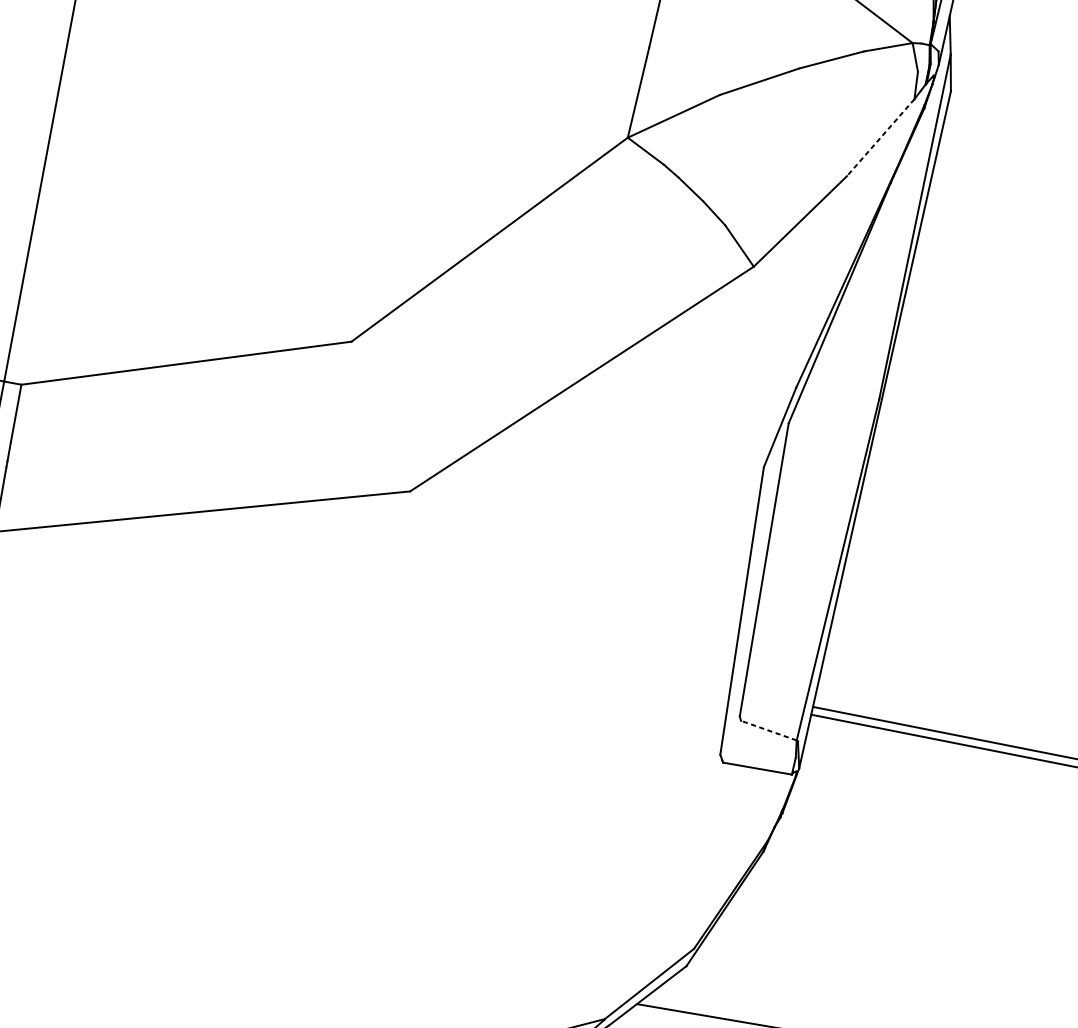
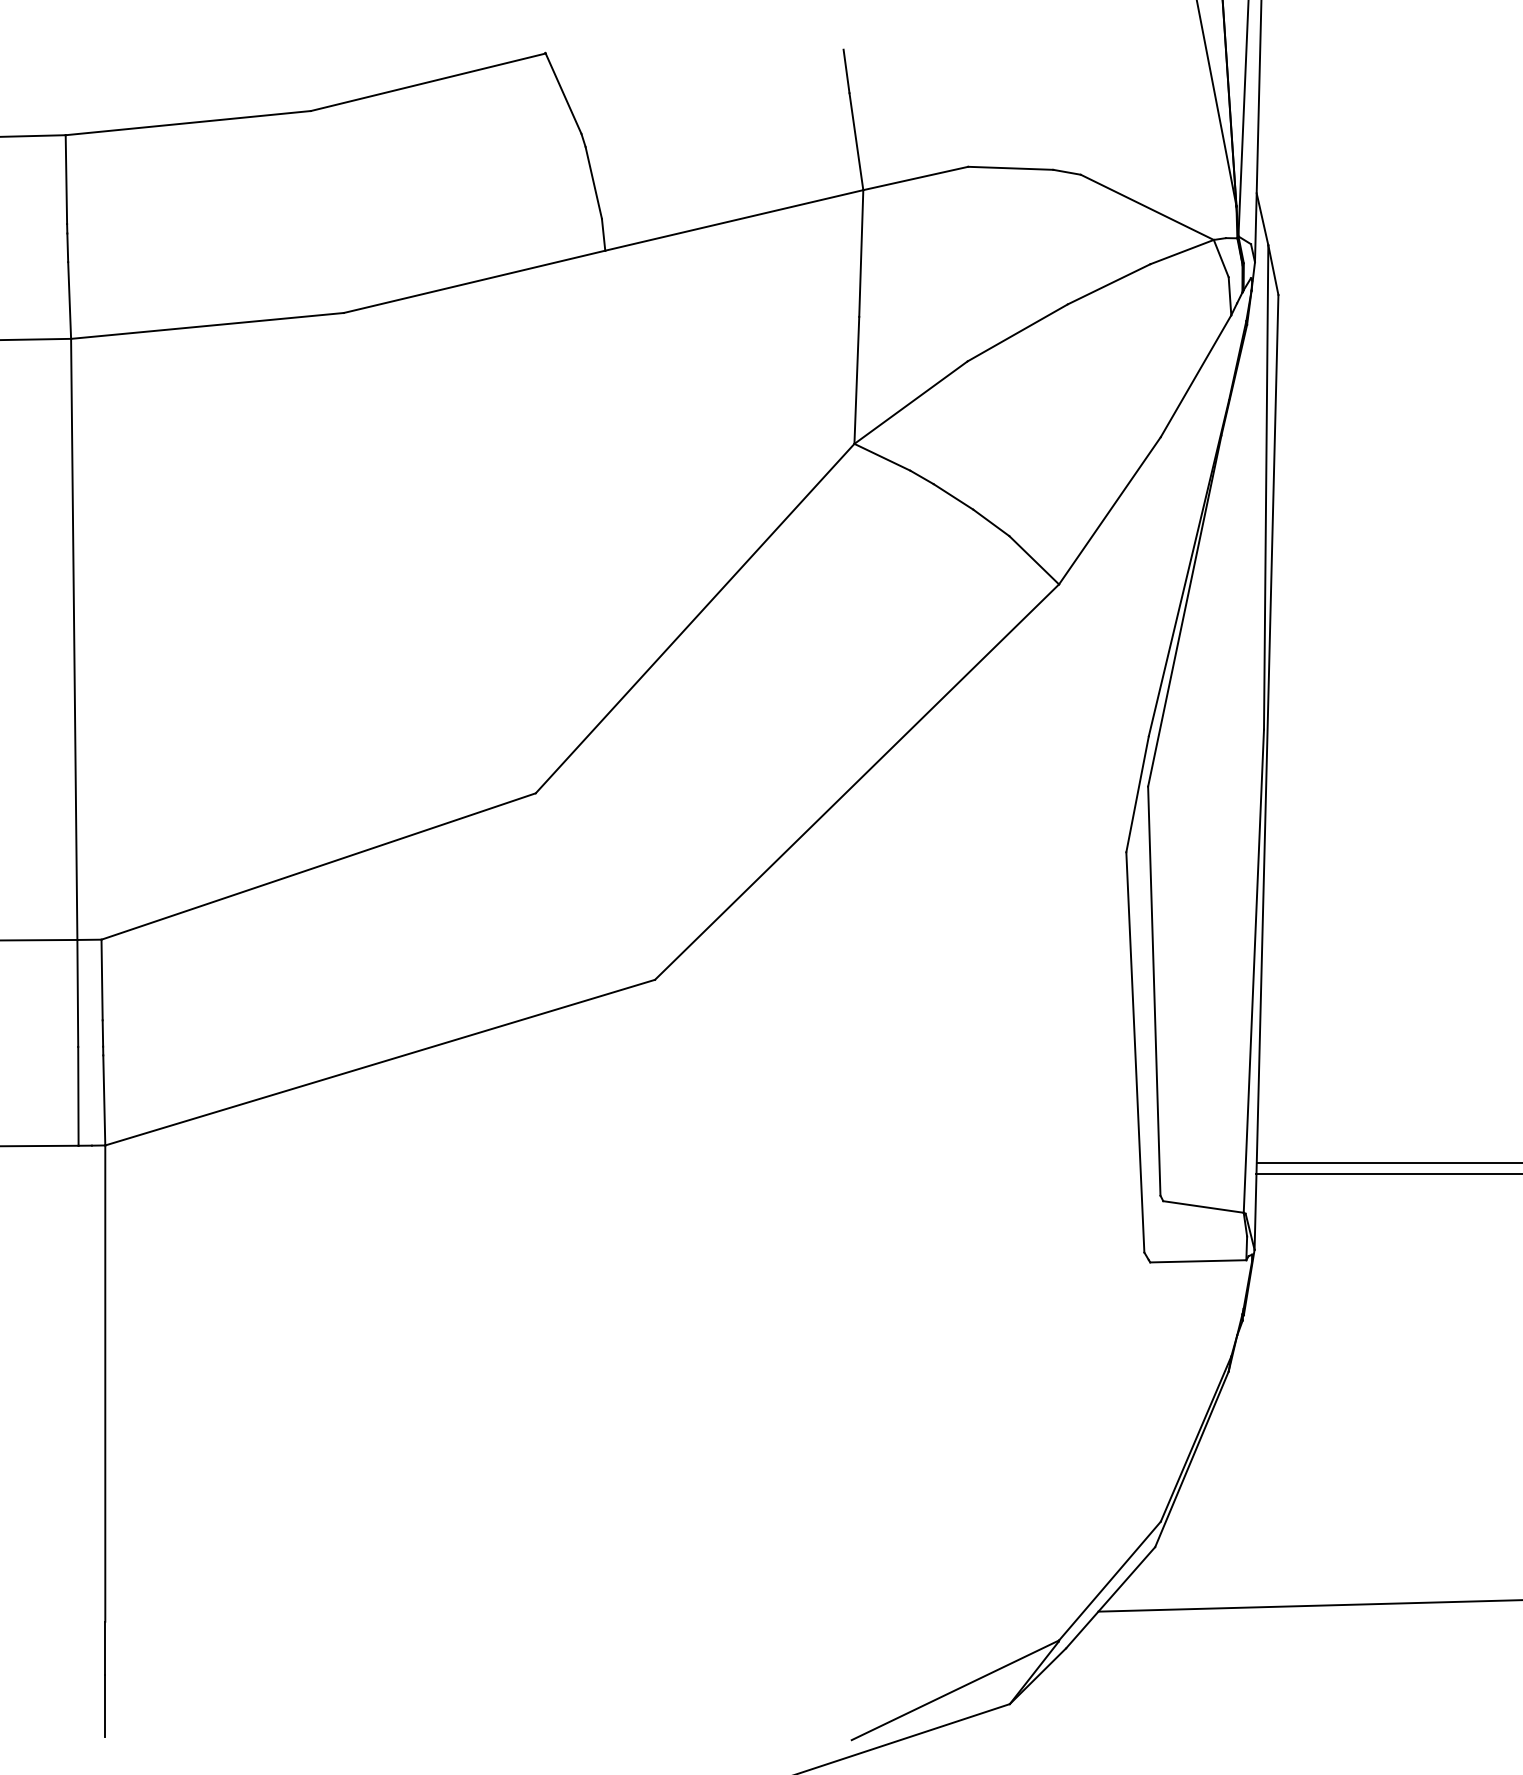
line: (880, 137) -> (1195, 376), dashed -> solid
line: (768, 730) -> (1203, 1206), dashed -> solid

